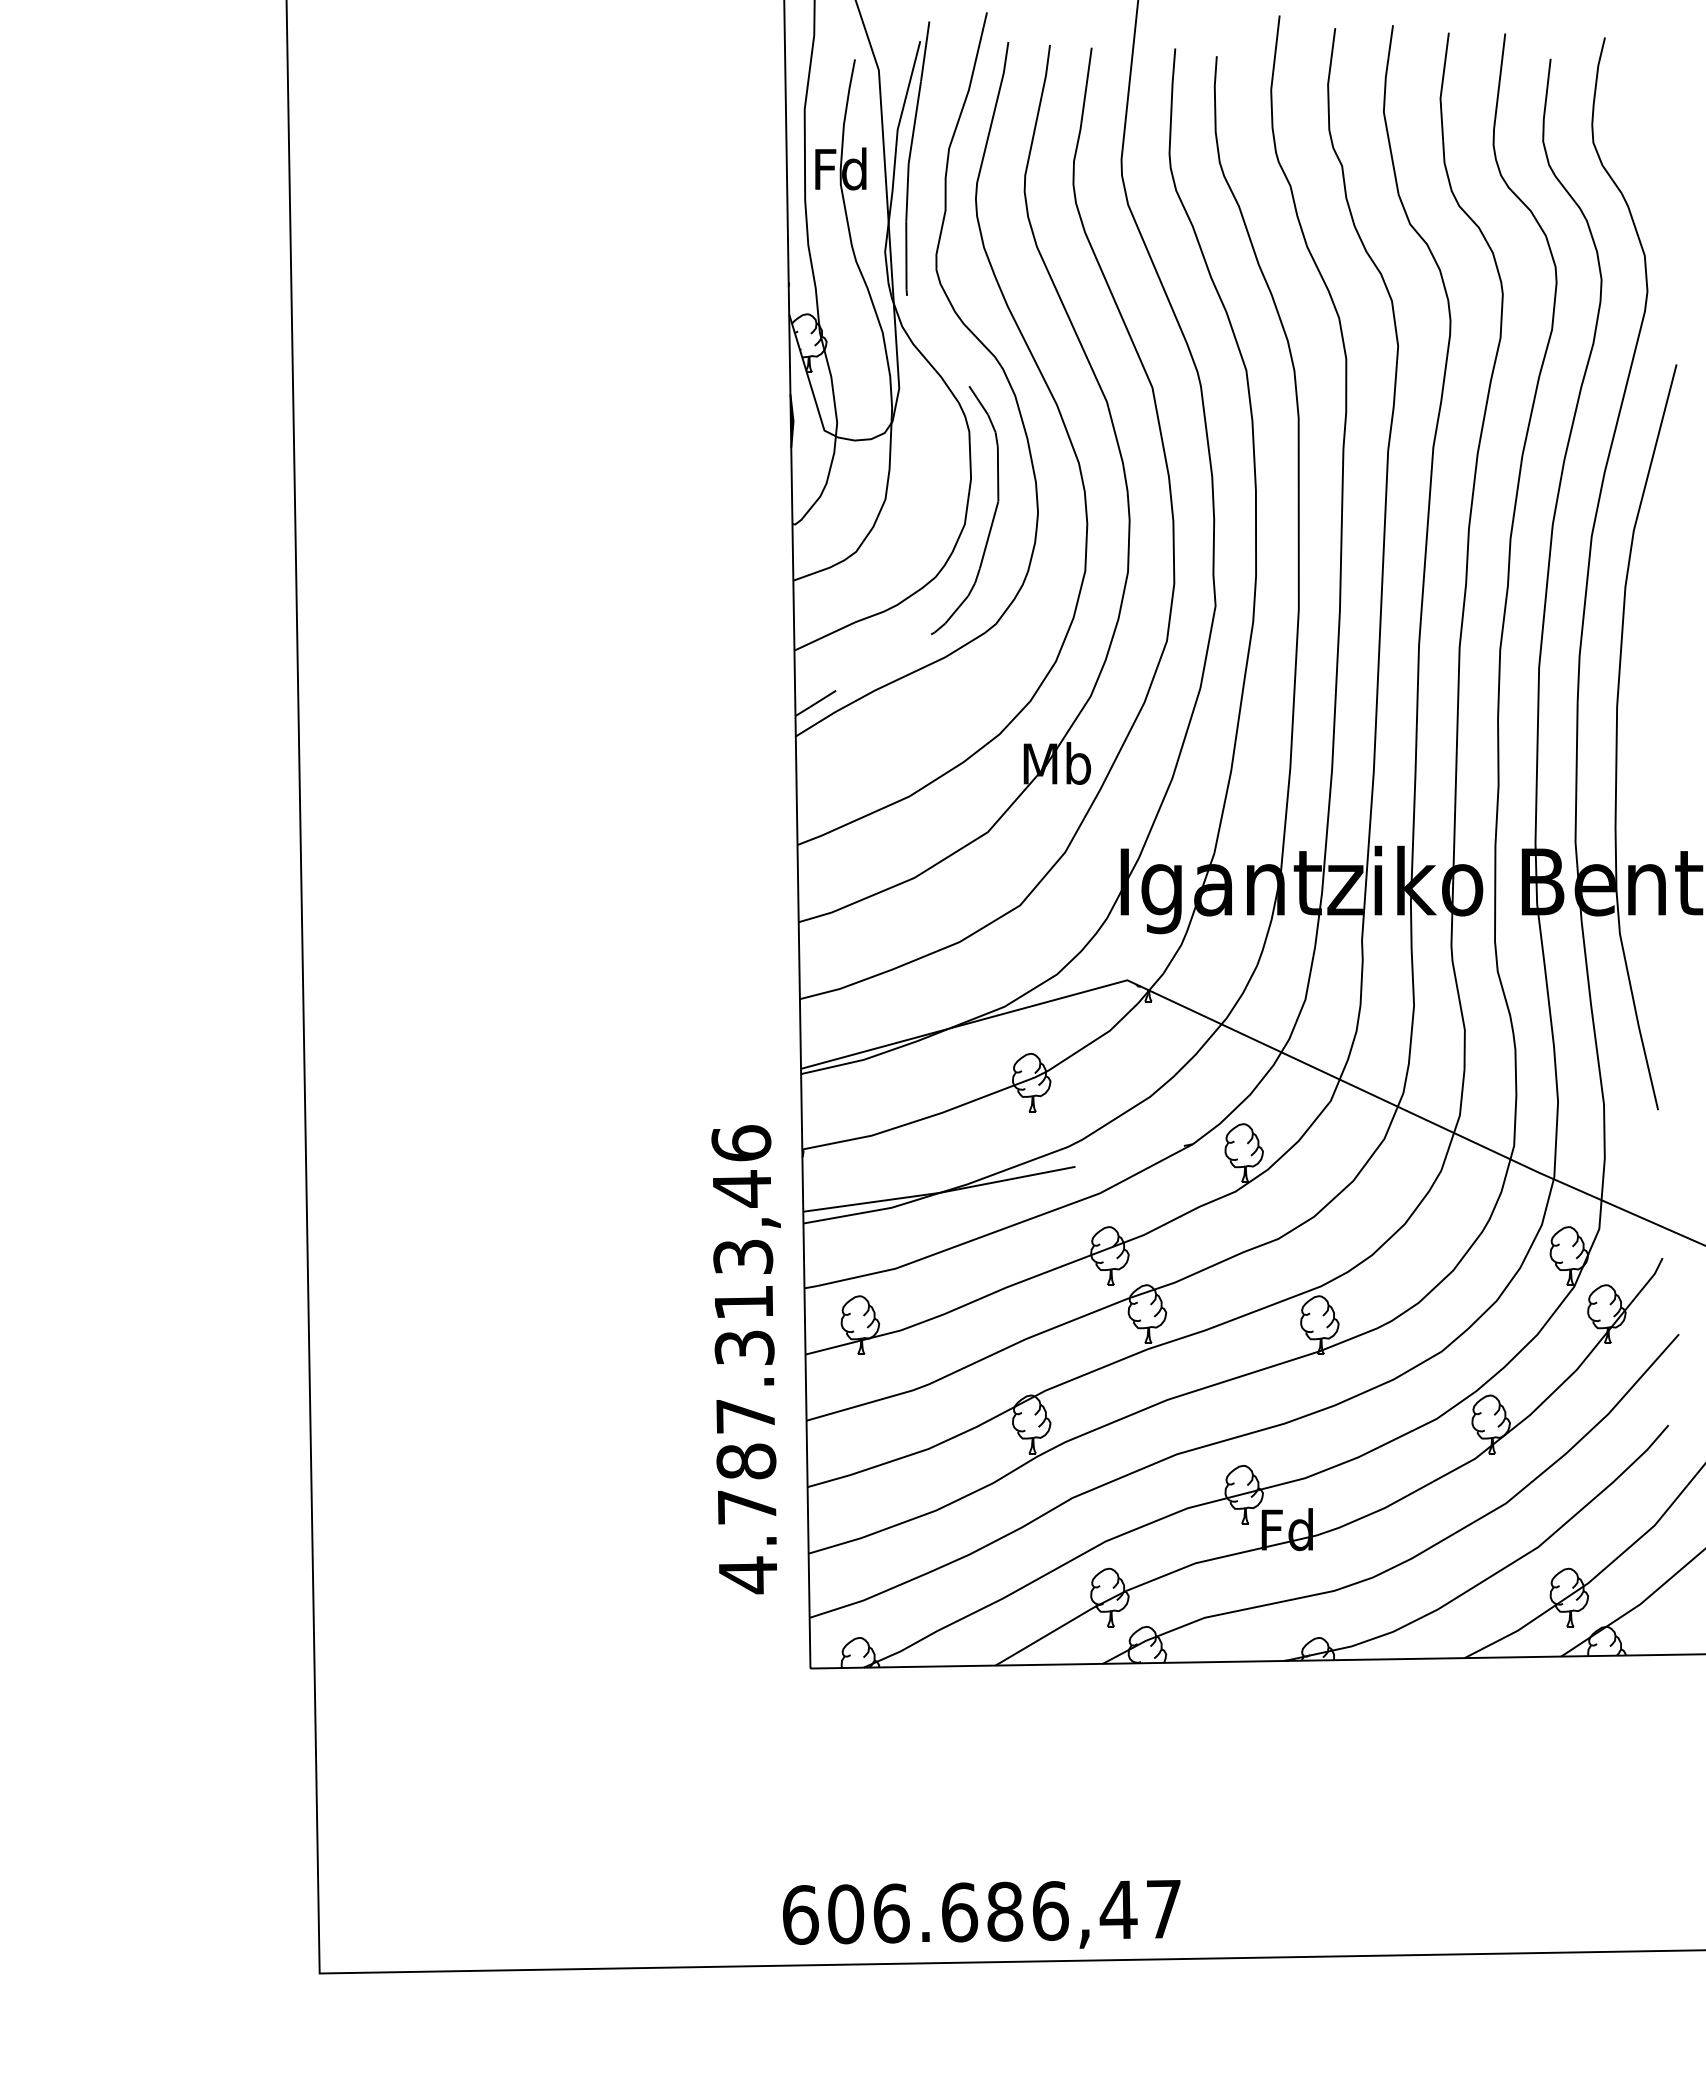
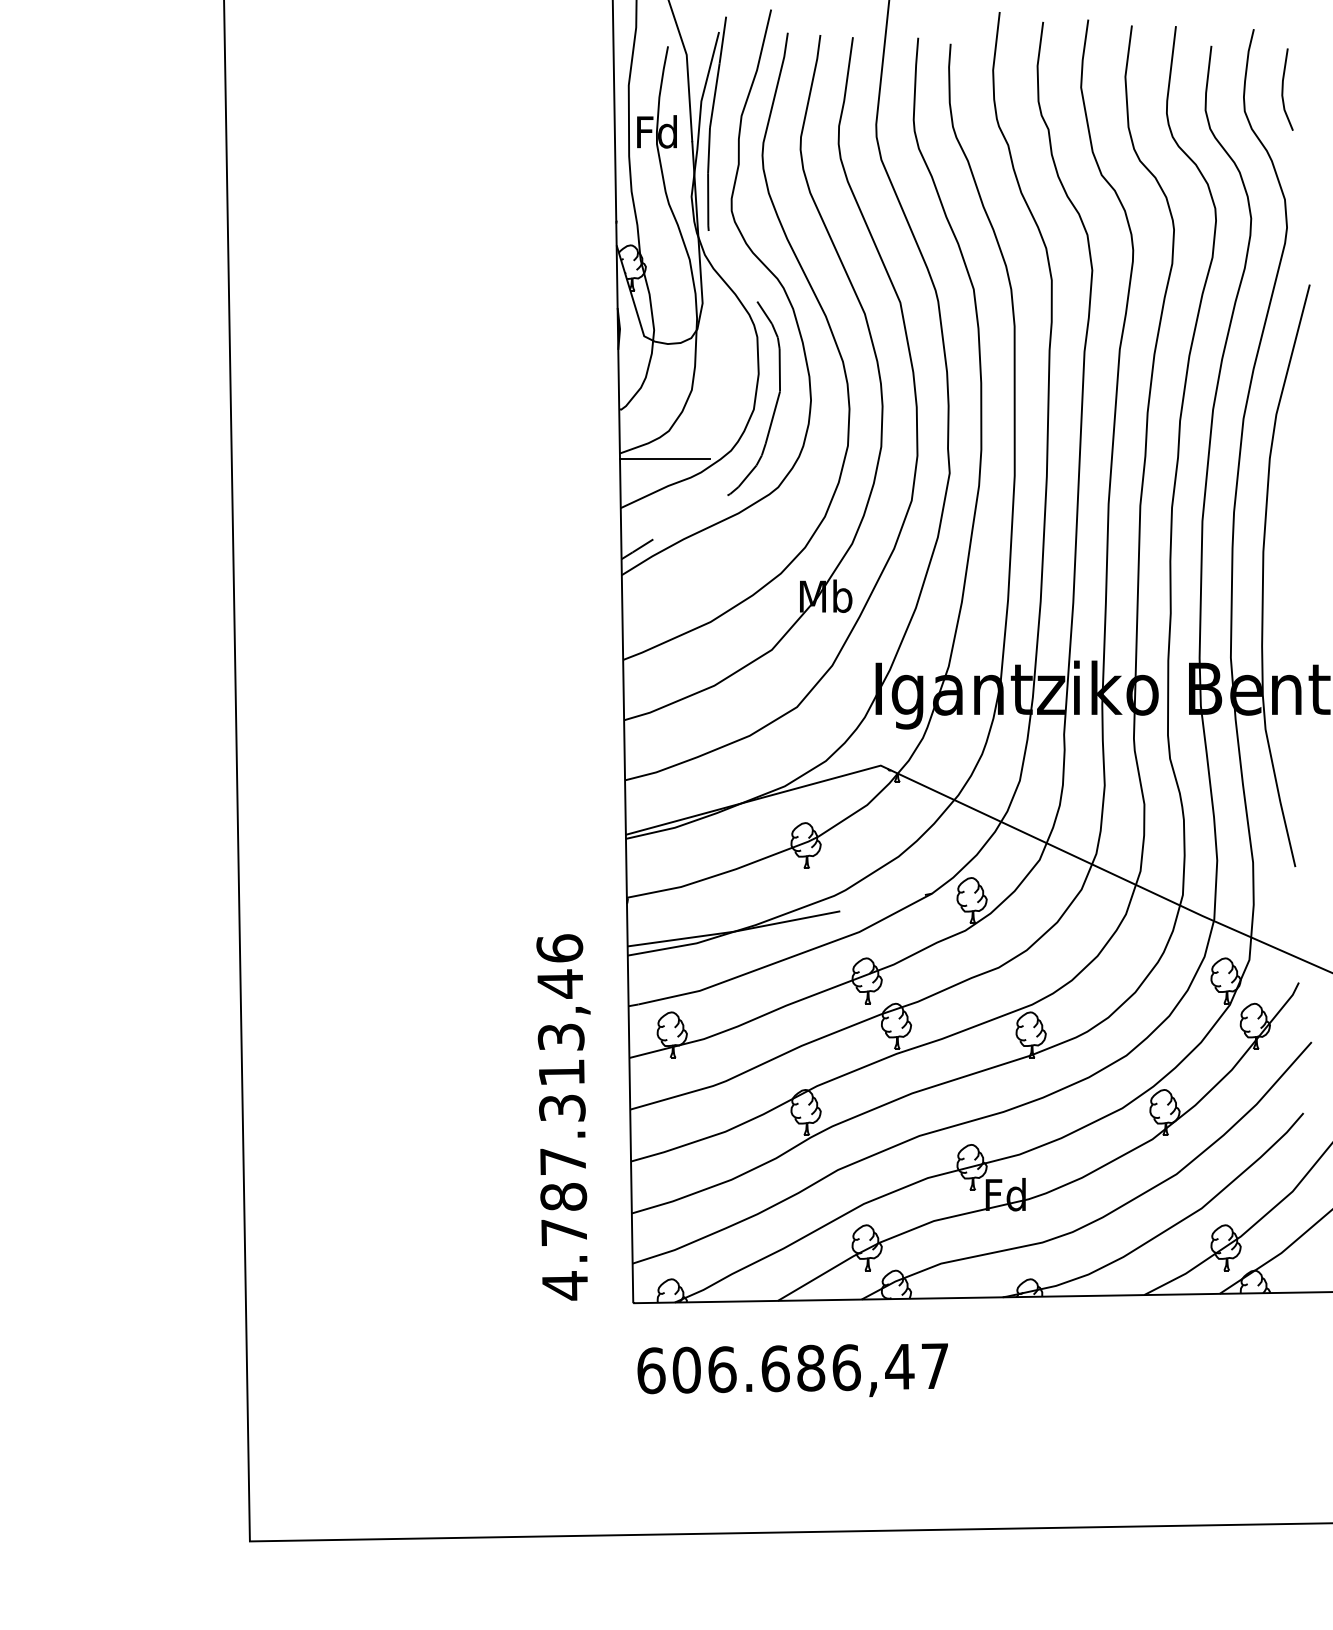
line: (1642, 114) -> (1283, 89), added
line: (851, 588) -> (665, 459), added
text: (745, 1359) -> (563, 1117), moved
text: (981, 1914) -> (792, 1370), moved

